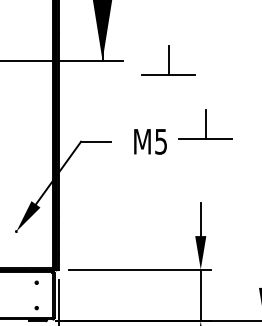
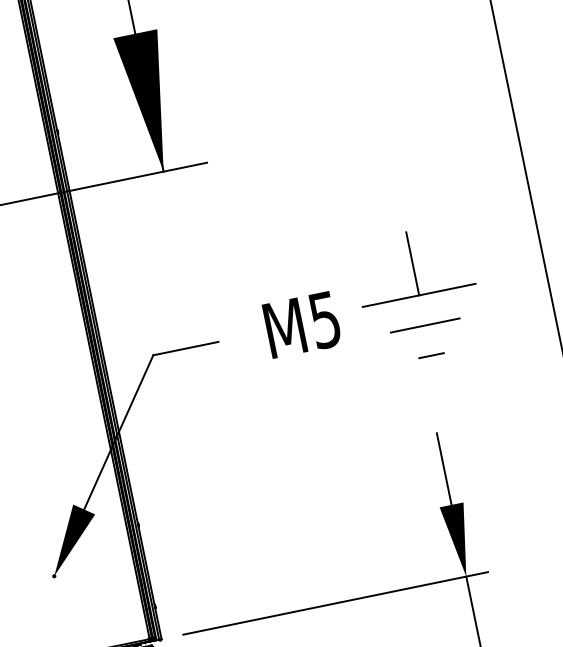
part: (168, 60) -> (305, 142), removed
line: (205, 153) -> (425, 325), added
line: (205, 166) -> (431, 353), added

